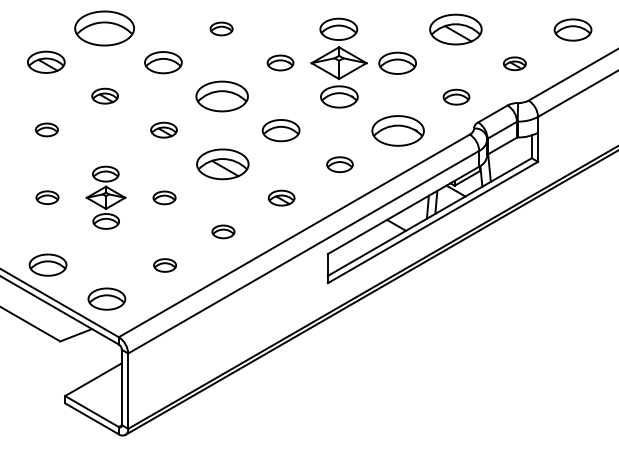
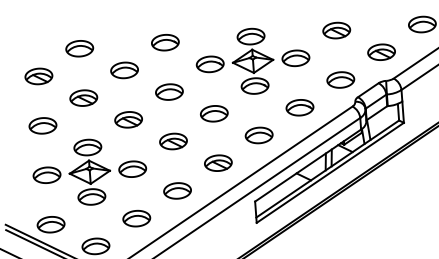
part: (104, 28) -> (79, 48), size x0.62
part: (221, 28) -> (165, 42), size x1.67
part: (455, 29) -> (336, 30), size x0.71
part: (280, 62) -> (210, 64), size x1.43
part: (514, 63) -> (381, 52), size x1.67
part: (104, 95) -> (83, 97), size x1.43
part: (222, 96) -> (169, 91), size x0.71
part: (456, 96) -> (340, 79), size x1.43
part: (46, 129) -> (42, 125), size x1.67
part: (163, 129) -> (128, 119), size x1.43
part: (398, 130) -> (300, 107), size x0.71
part: (222, 163) -> (173, 140), size x0.71
part: (339, 164) -> (258, 135), size x1.43
part: (47, 197) -> (47, 175), size x1.67
part: (105, 197) -> (89, 172), size x1.43
part: (164, 197) -> (132, 168), size x1.67
part: (281, 197) -> (218, 162), size x1.43
part: (223, 231) -> (177, 190), size x1.67
part: (164, 265) -> (136, 218), size x1.67

